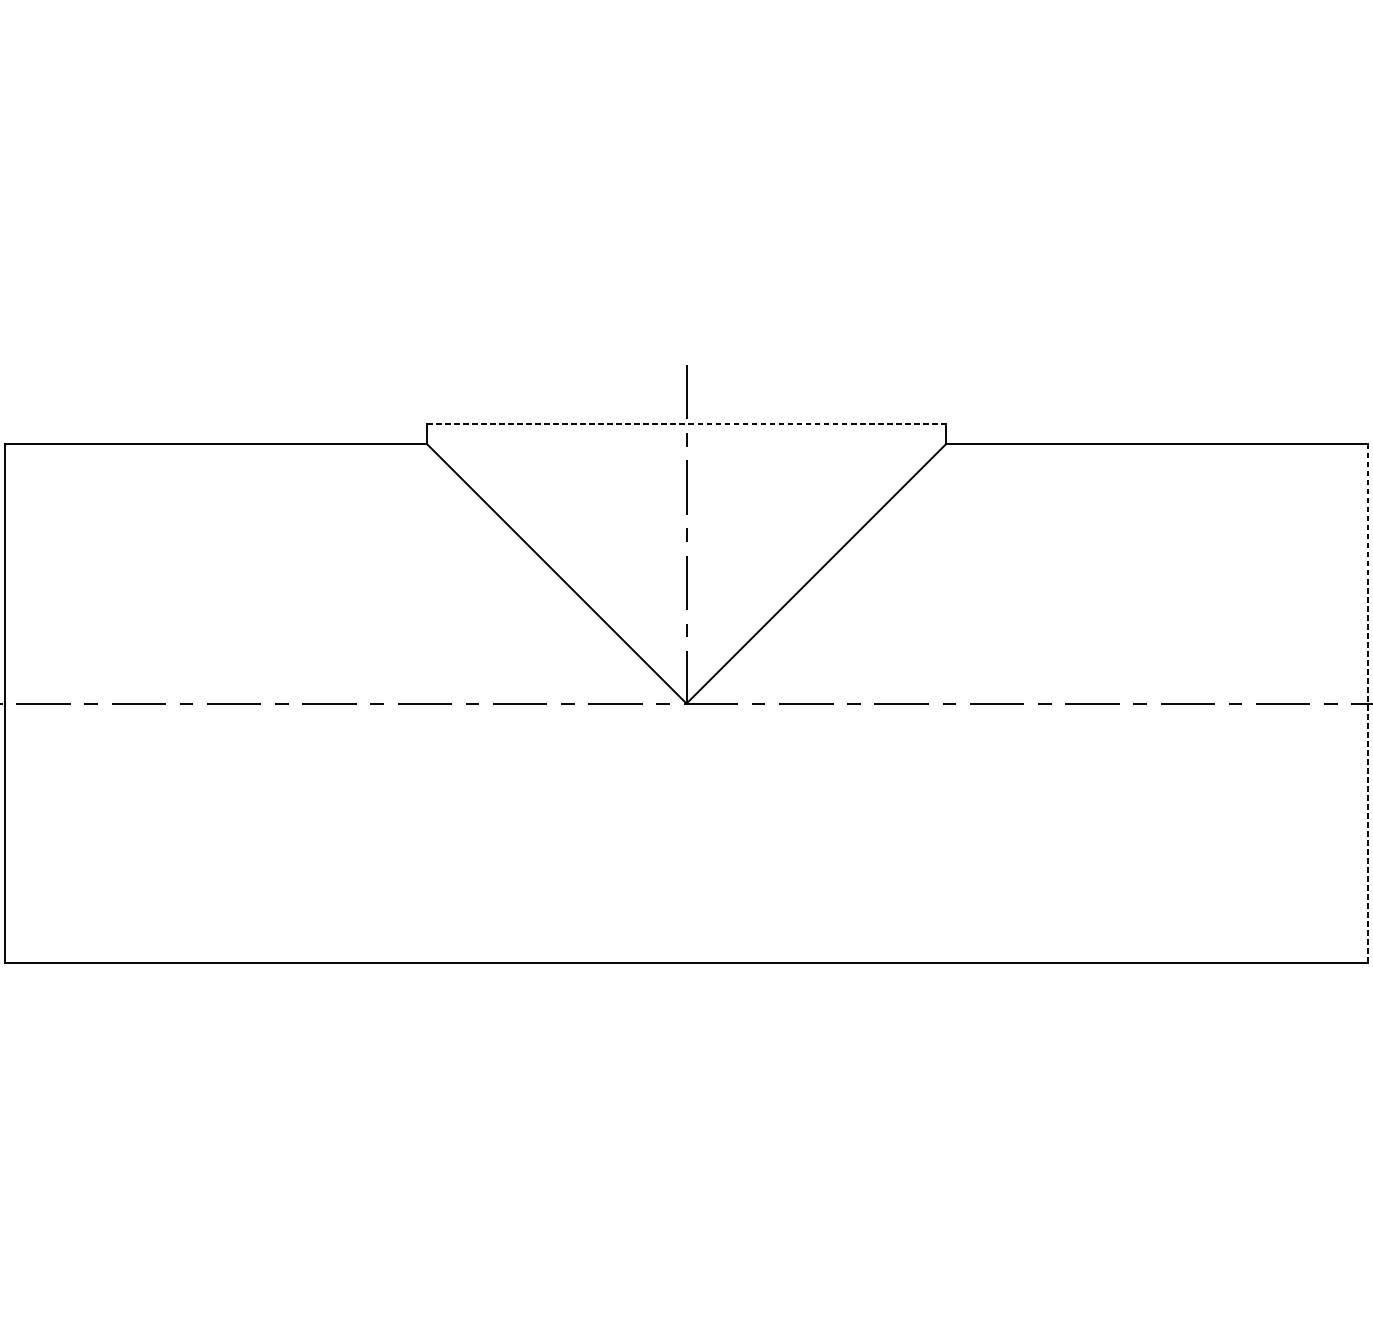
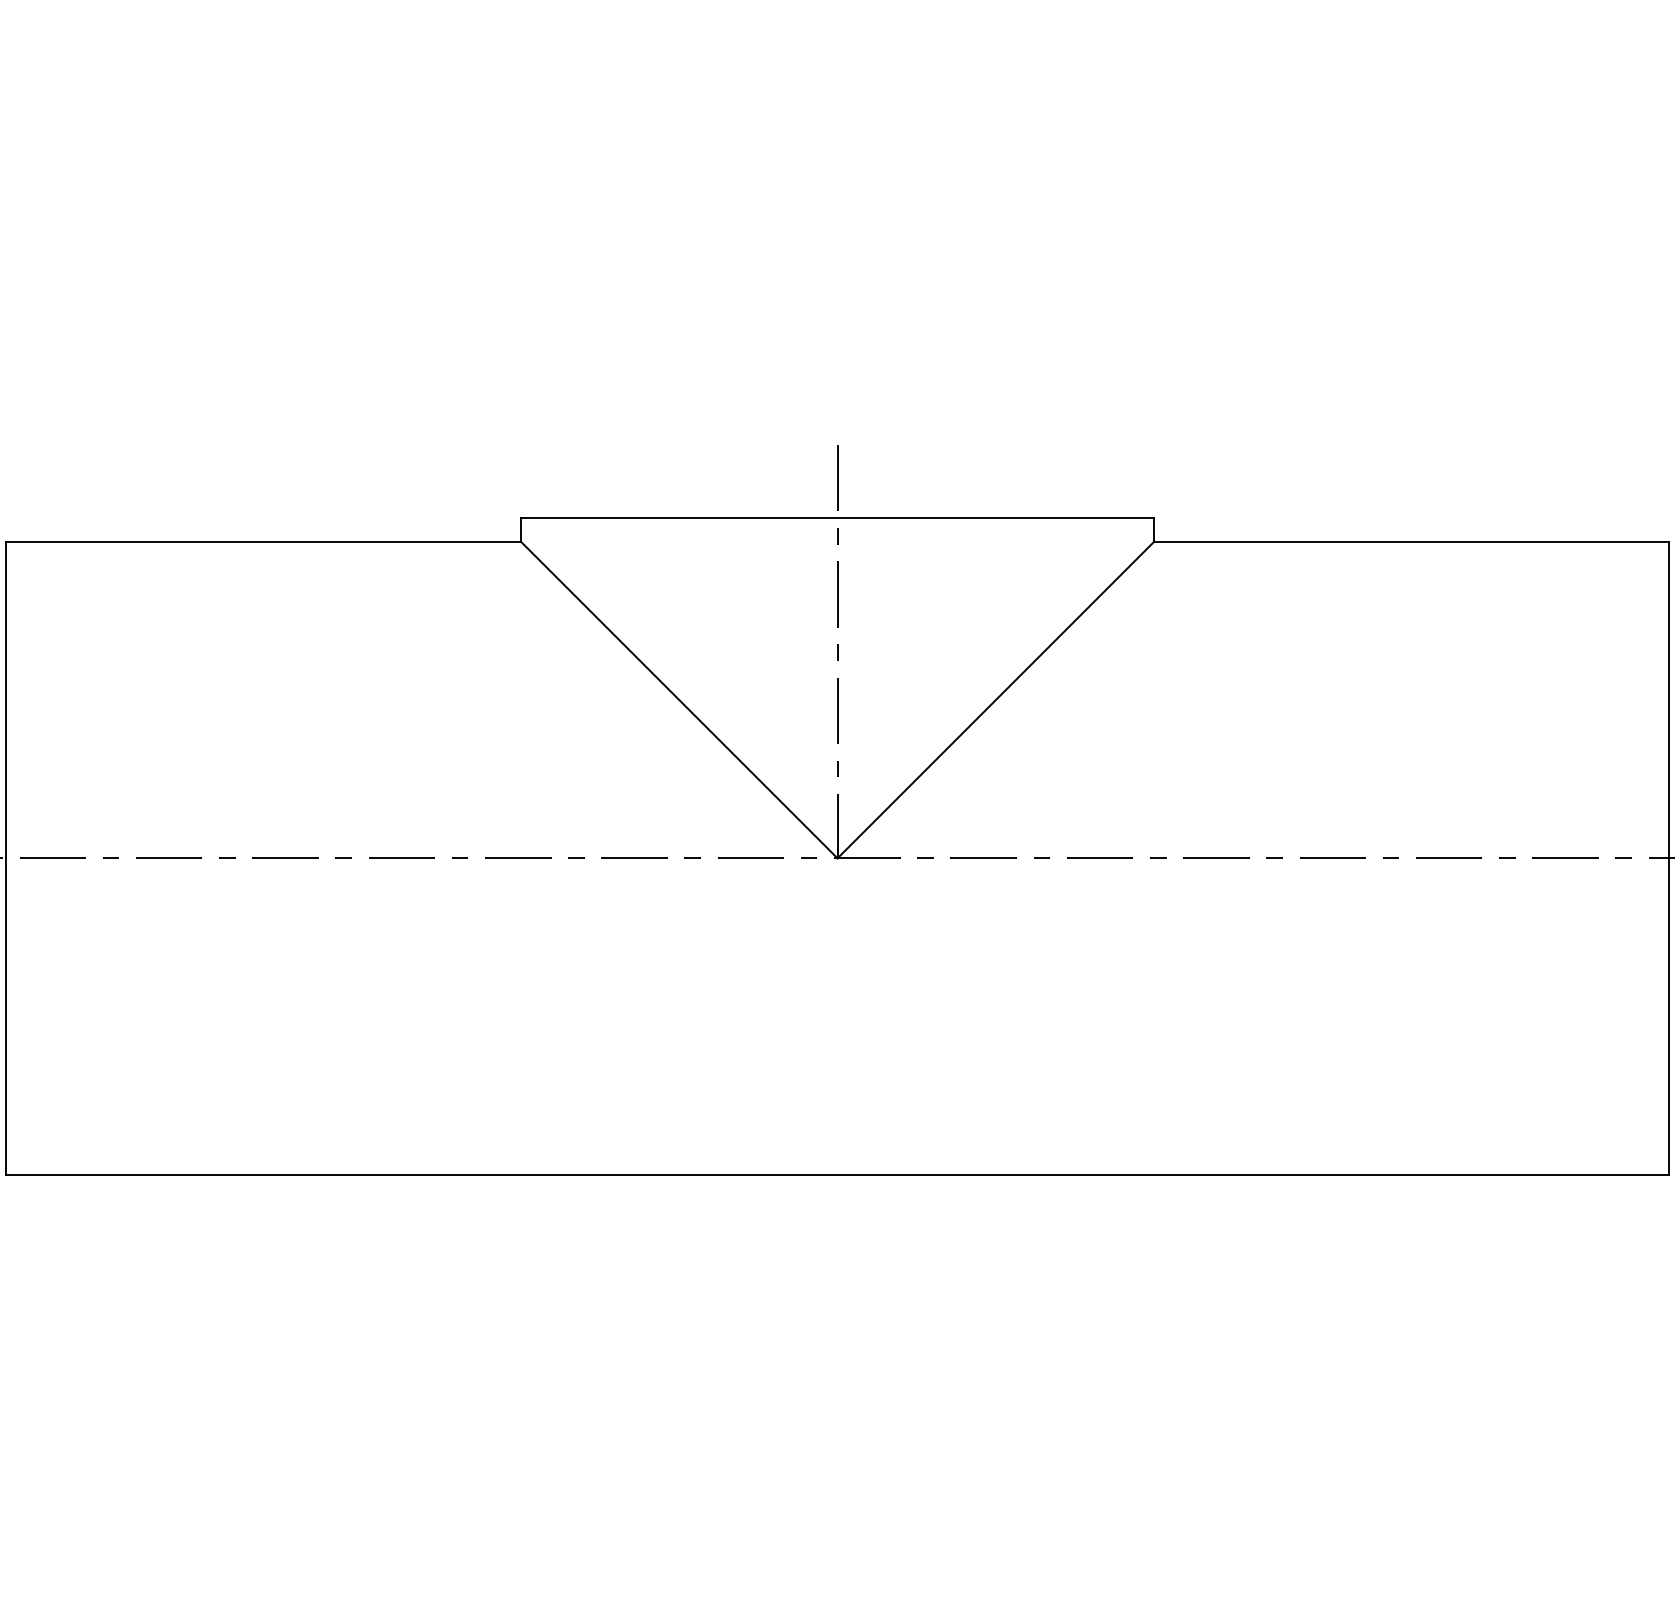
line: (686, 424) -> (837, 517), dashed -> solid
line: (1367, 703) -> (1668, 858), dashed -> solid

